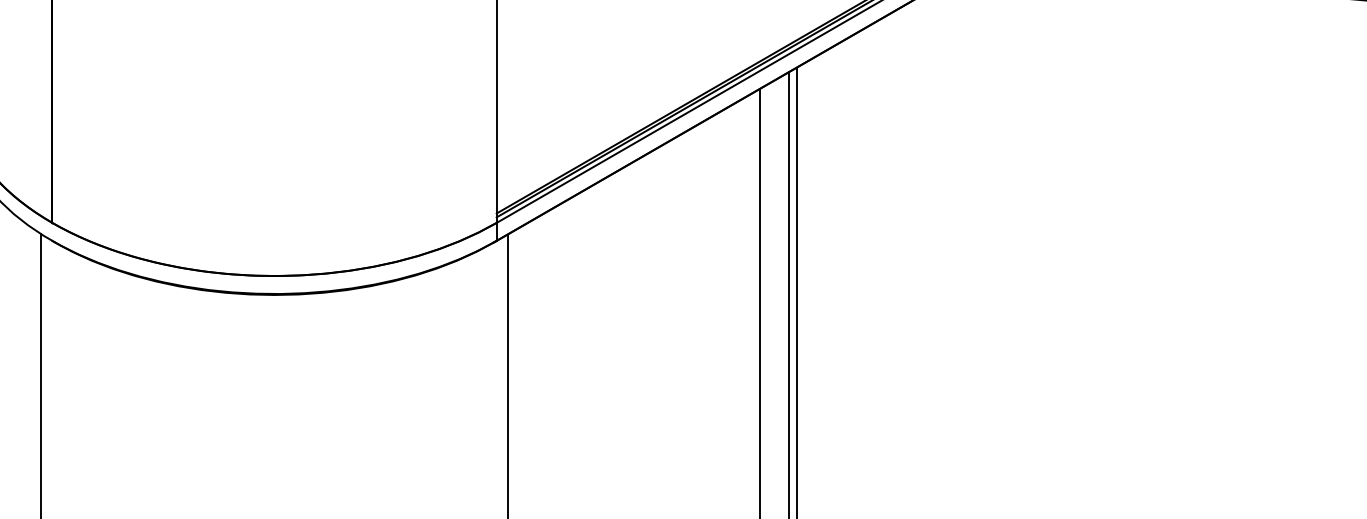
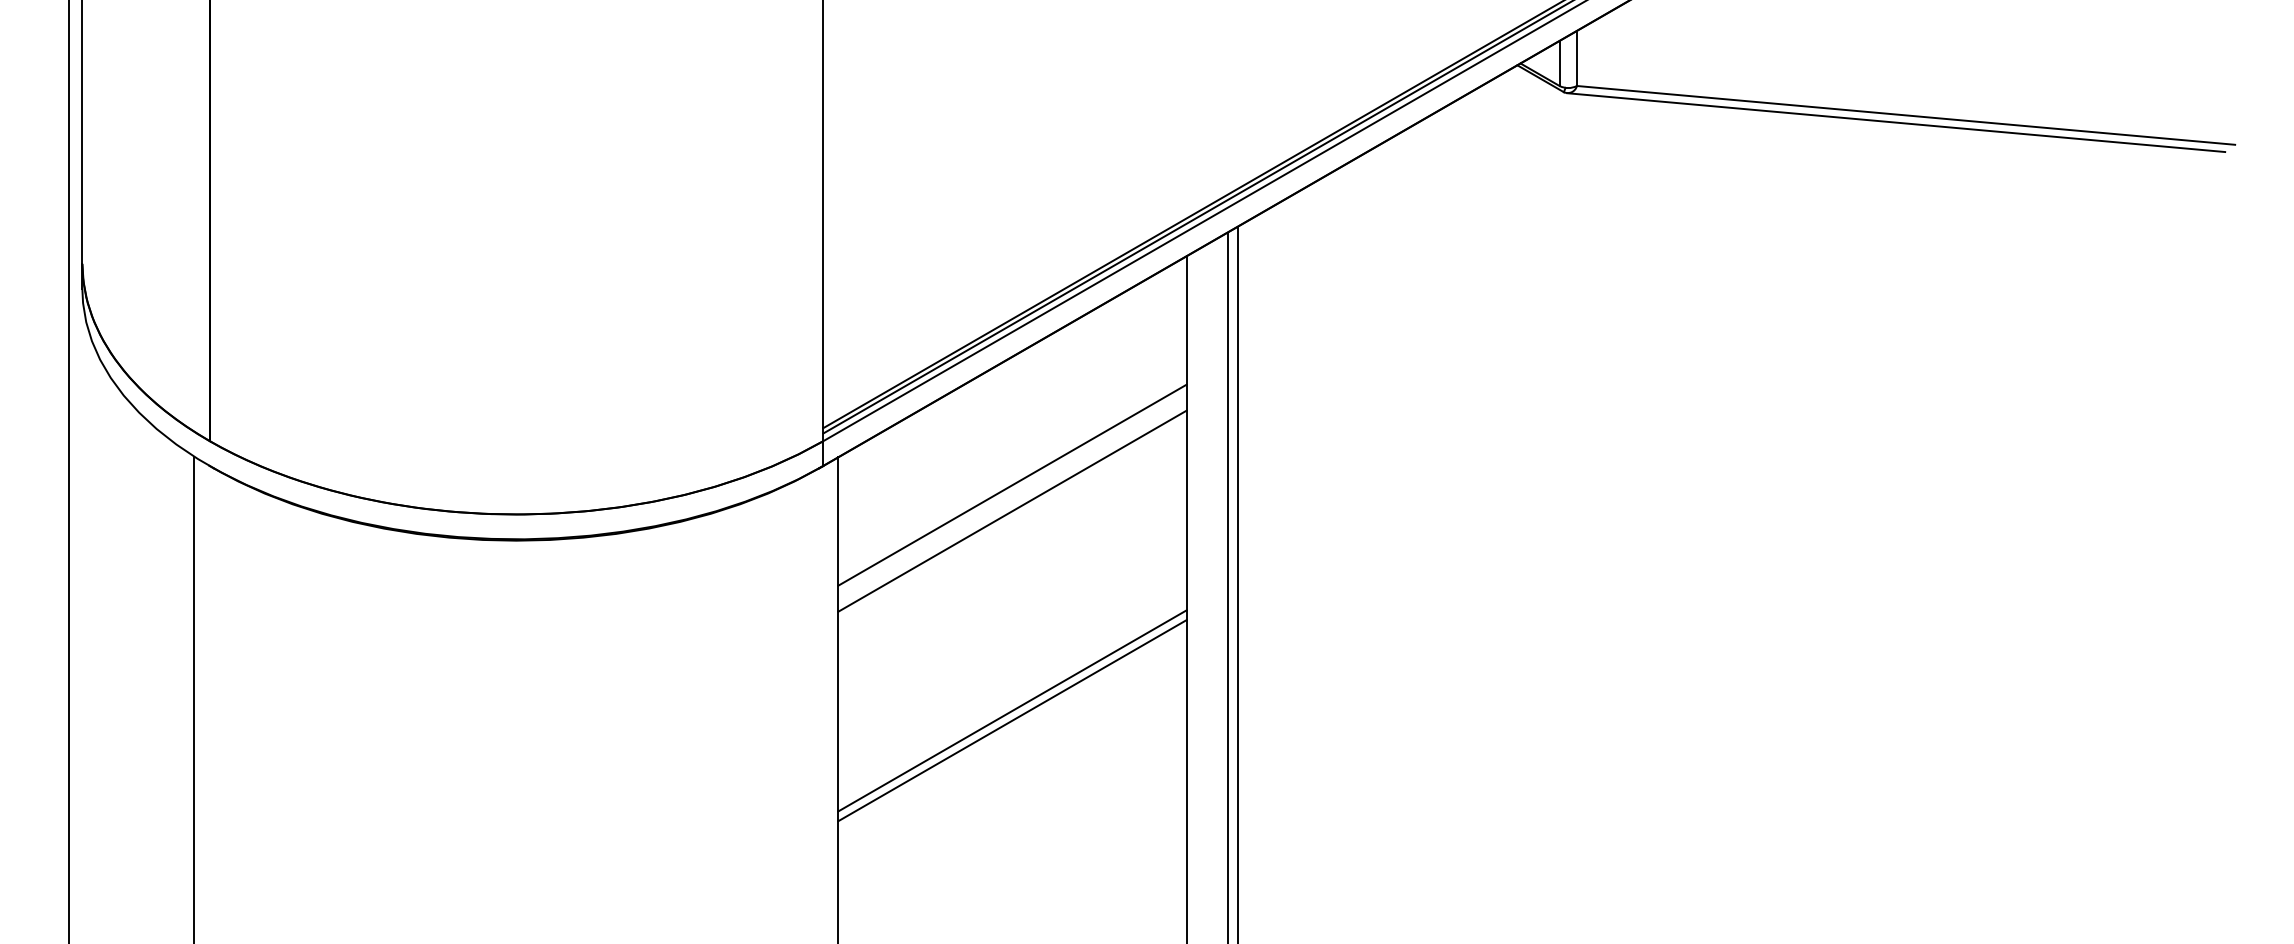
line: (633, 254) -> (1012, 484), added
line: (633, 273) -> (1012, 510), added
line: (633, 417) -> (1012, 710), added
line: (633, 425) -> (1012, 720), added

